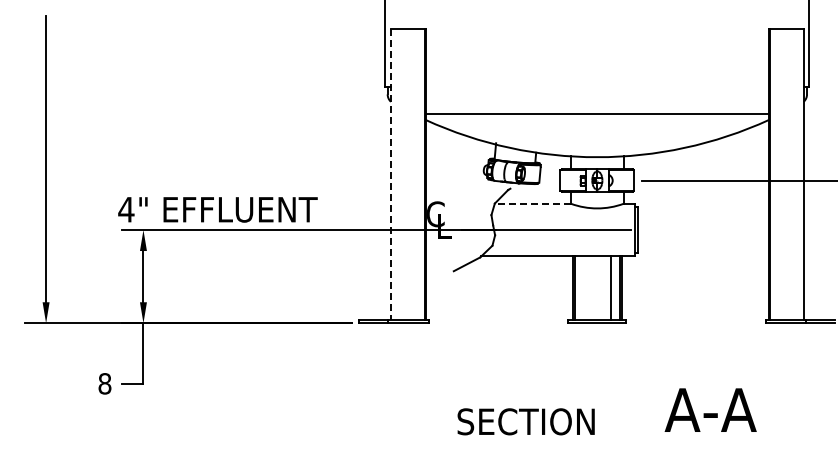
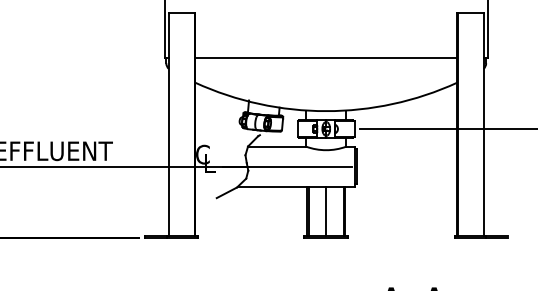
line: (597, 114) -> (326, 57), moved
line: (390, 174) -> (168, 124), dashed -> solid
line: (532, 203) -> (276, 146), dashed -> solid
line: (611, 288) -> (326, 211), moved

